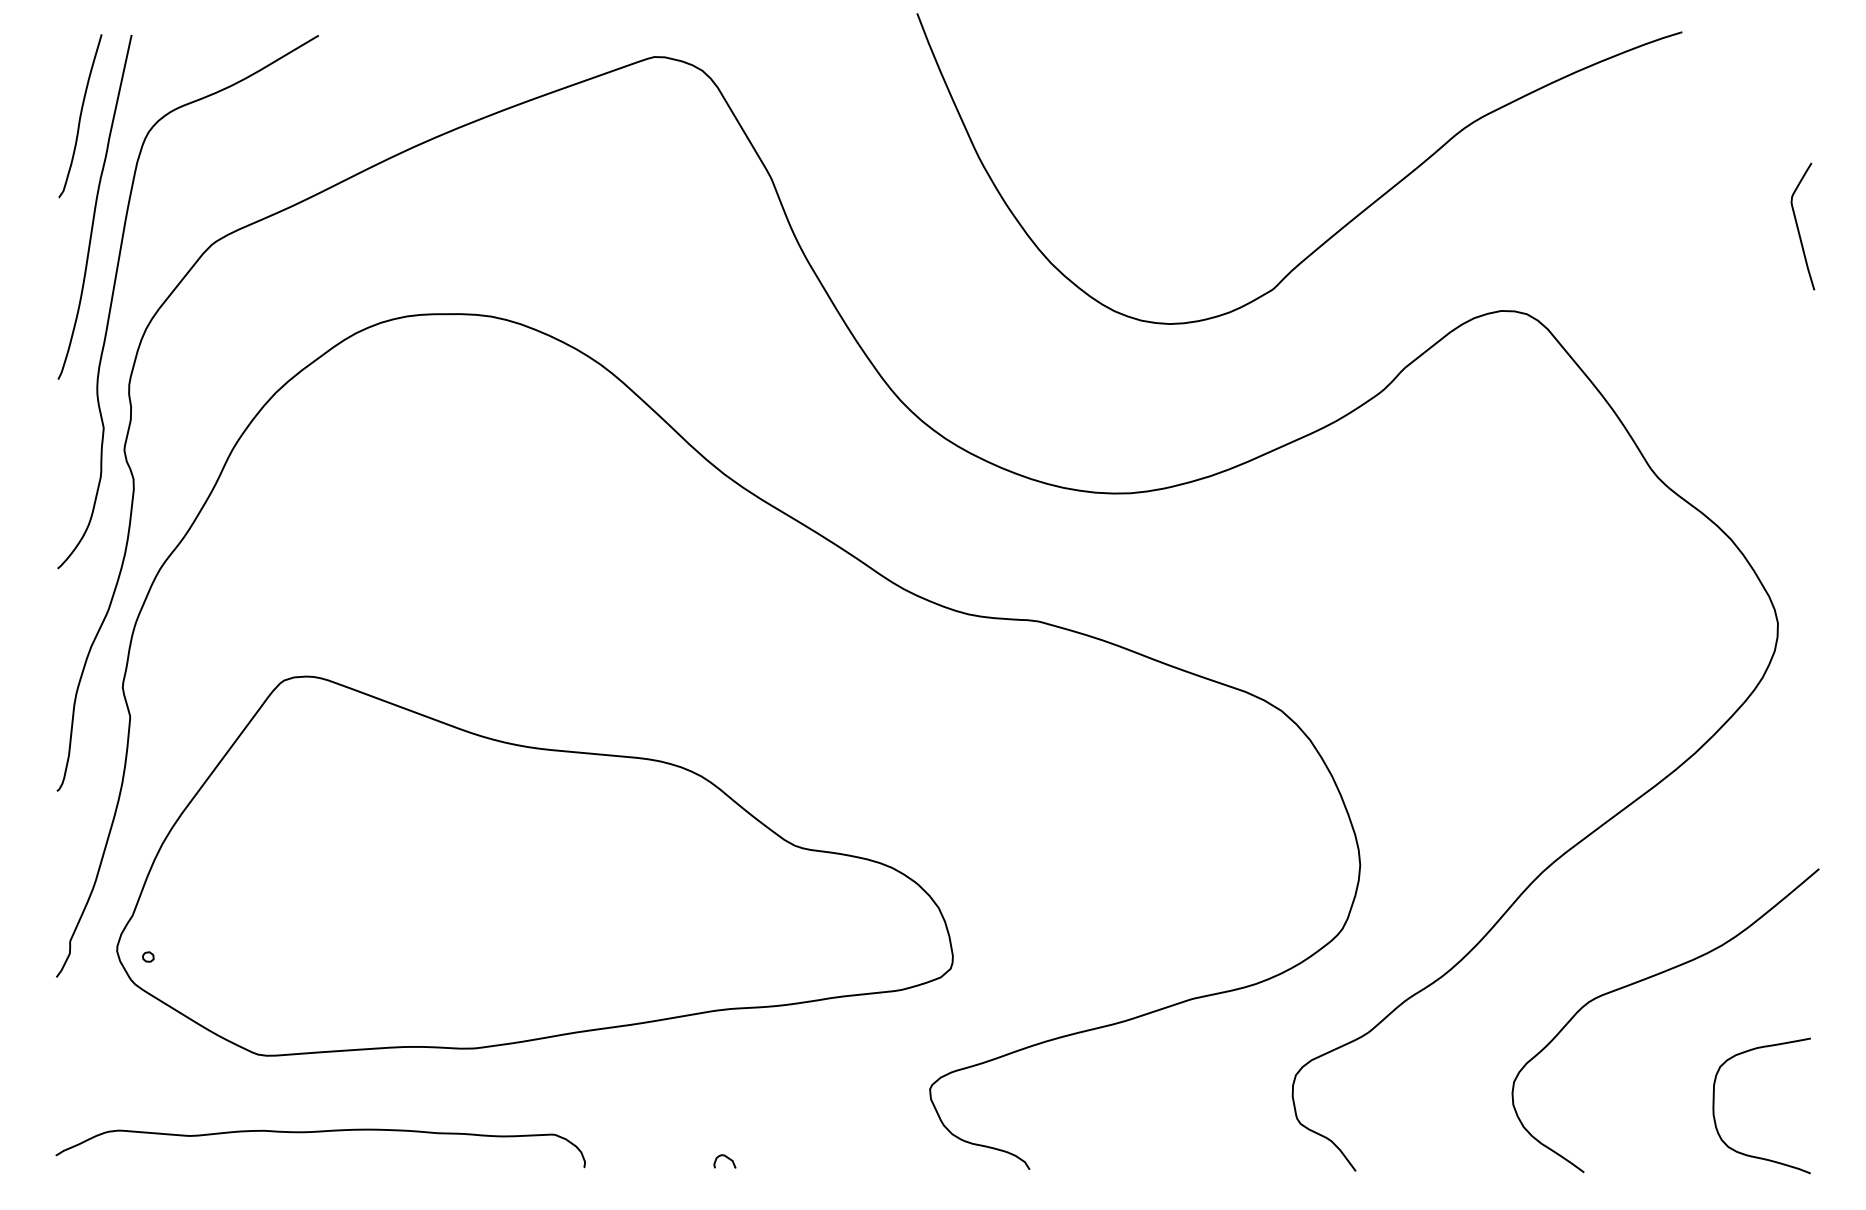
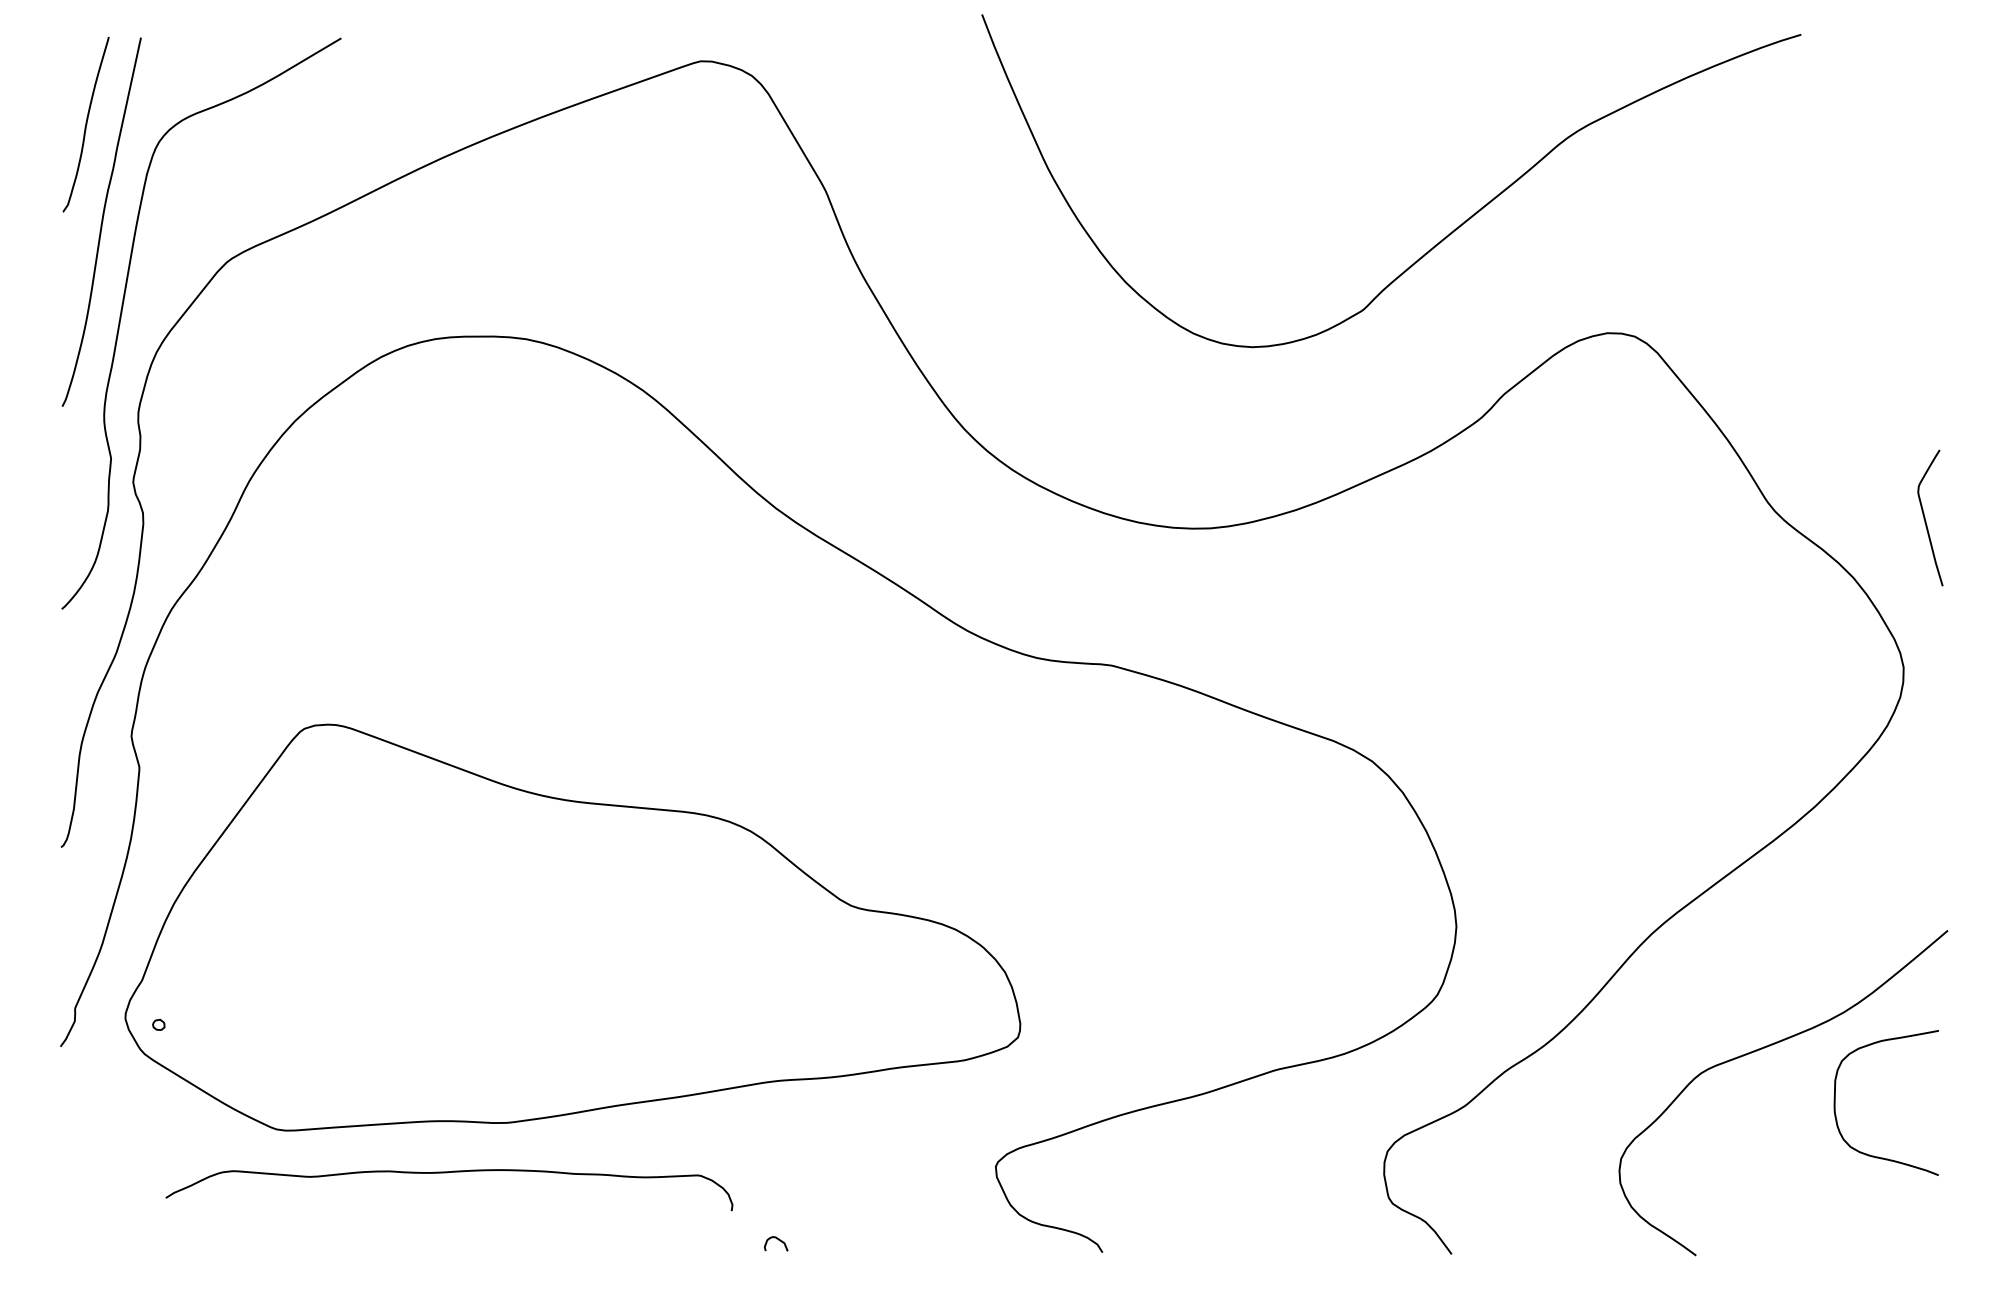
curve: (1798, 226) -> (1925, 517), moved
curve: (1714, 1105) -> (1835, 1102), moved
curve: (320, 1132) -> (449, 1173), moved

